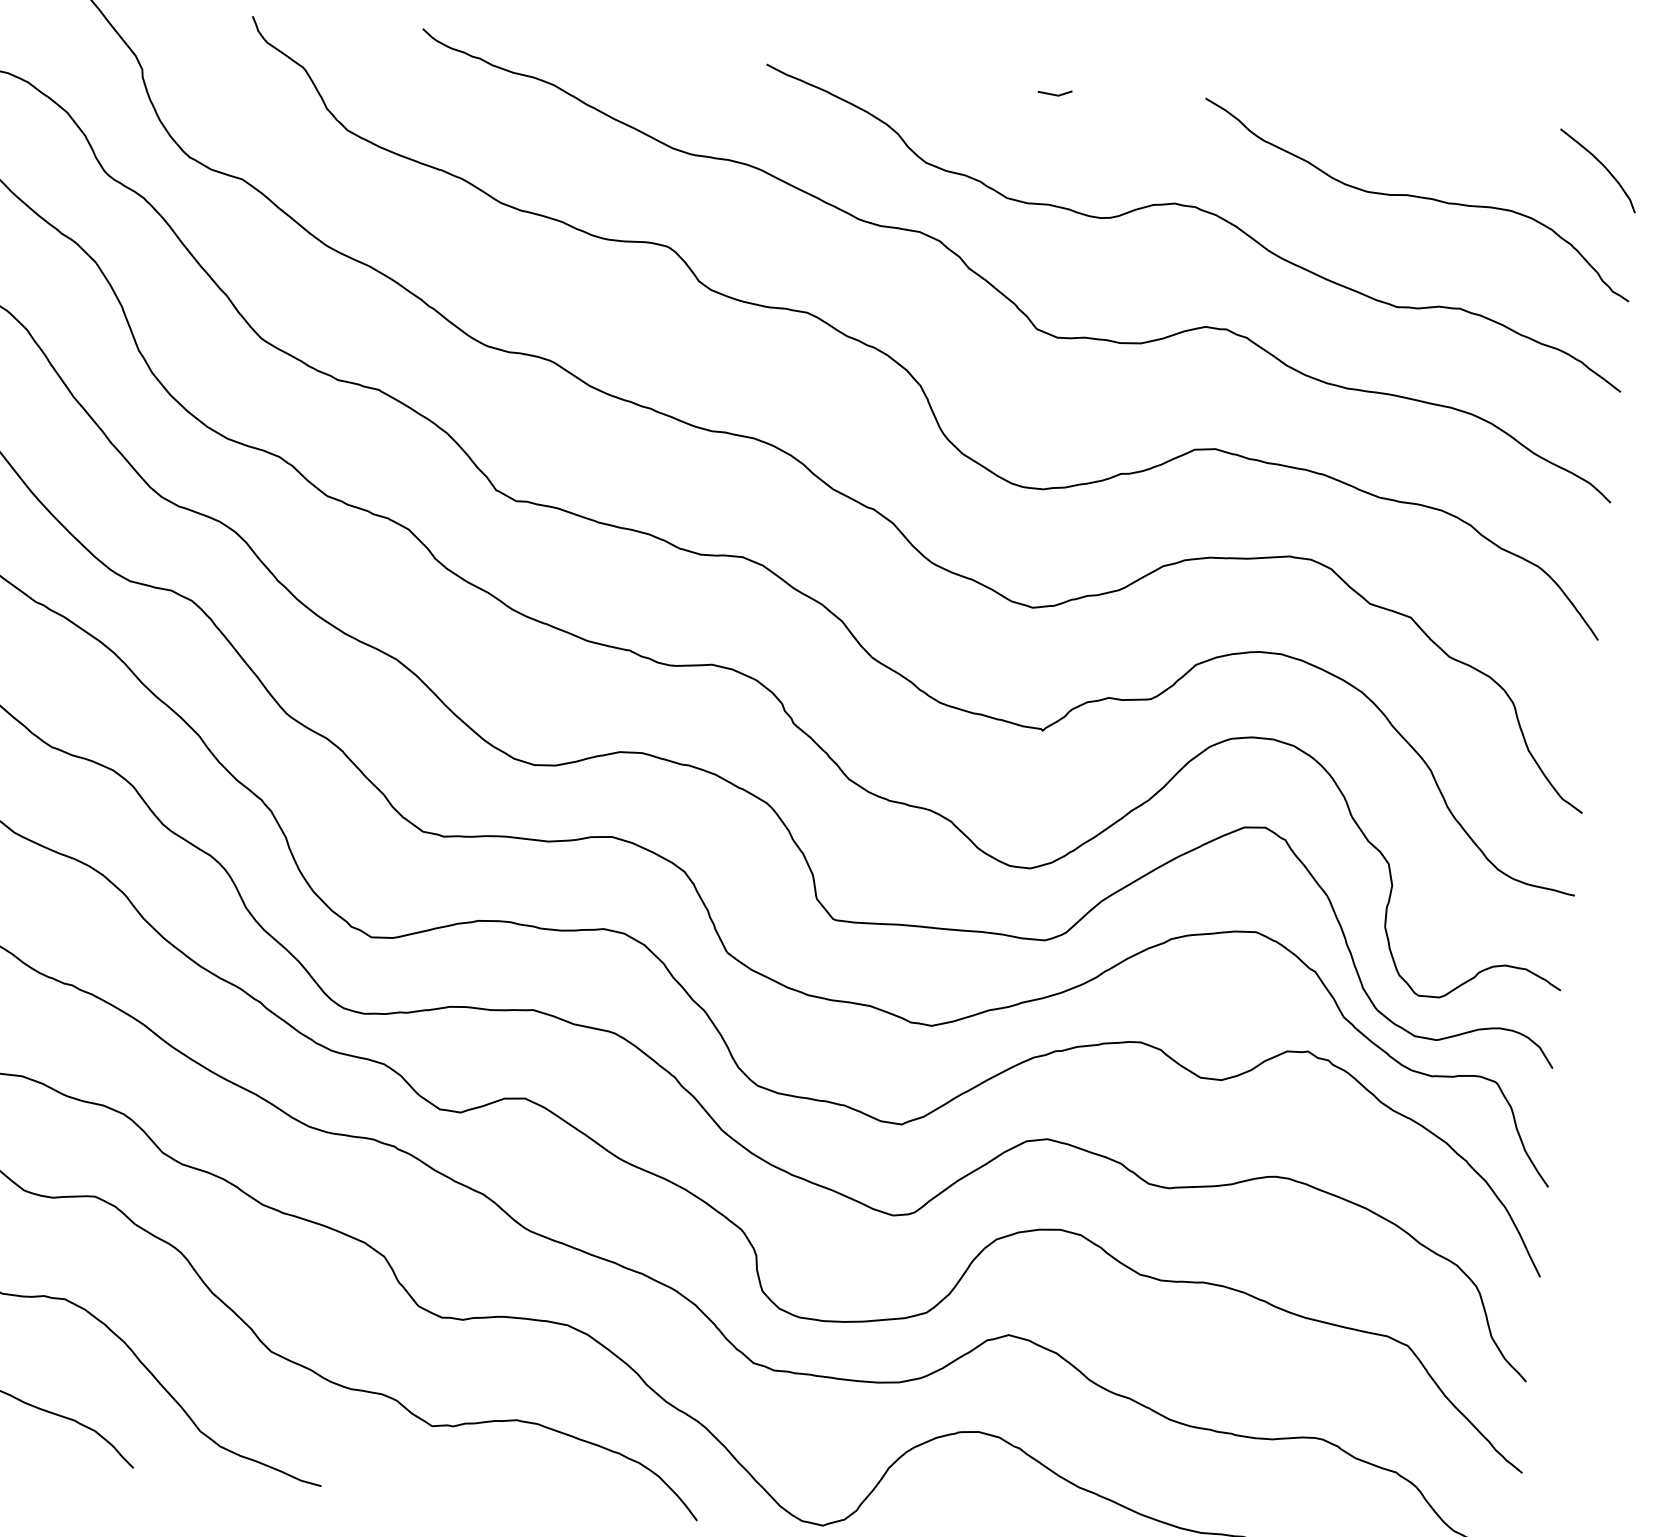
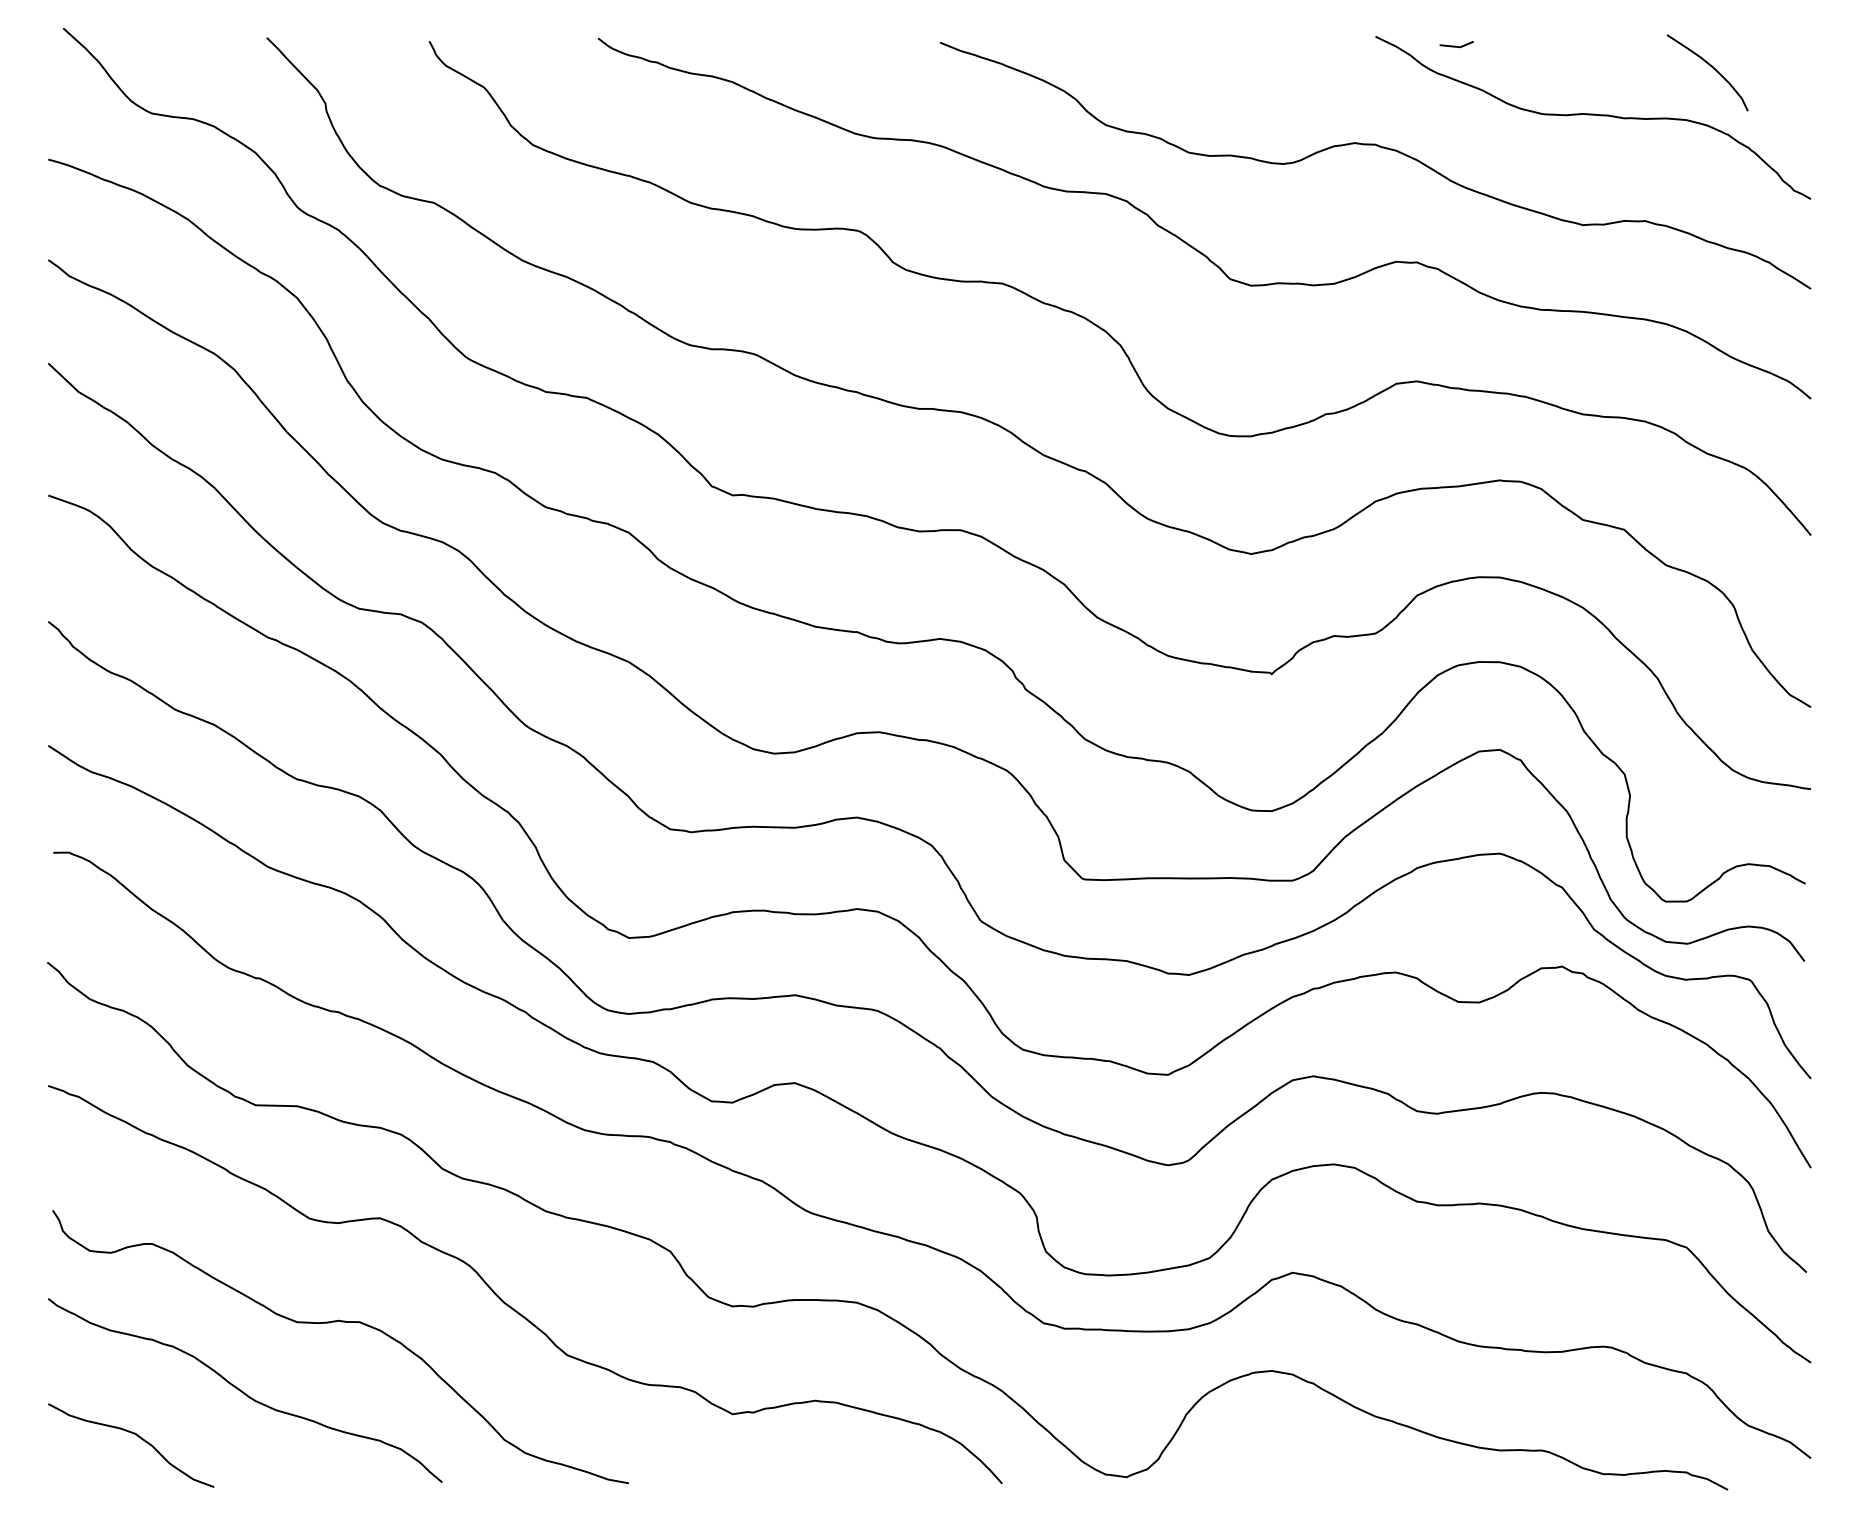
line: (1053, 93) -> (1455, 45), moved
curve: (1602, 165) -> (1711, 67), moved

